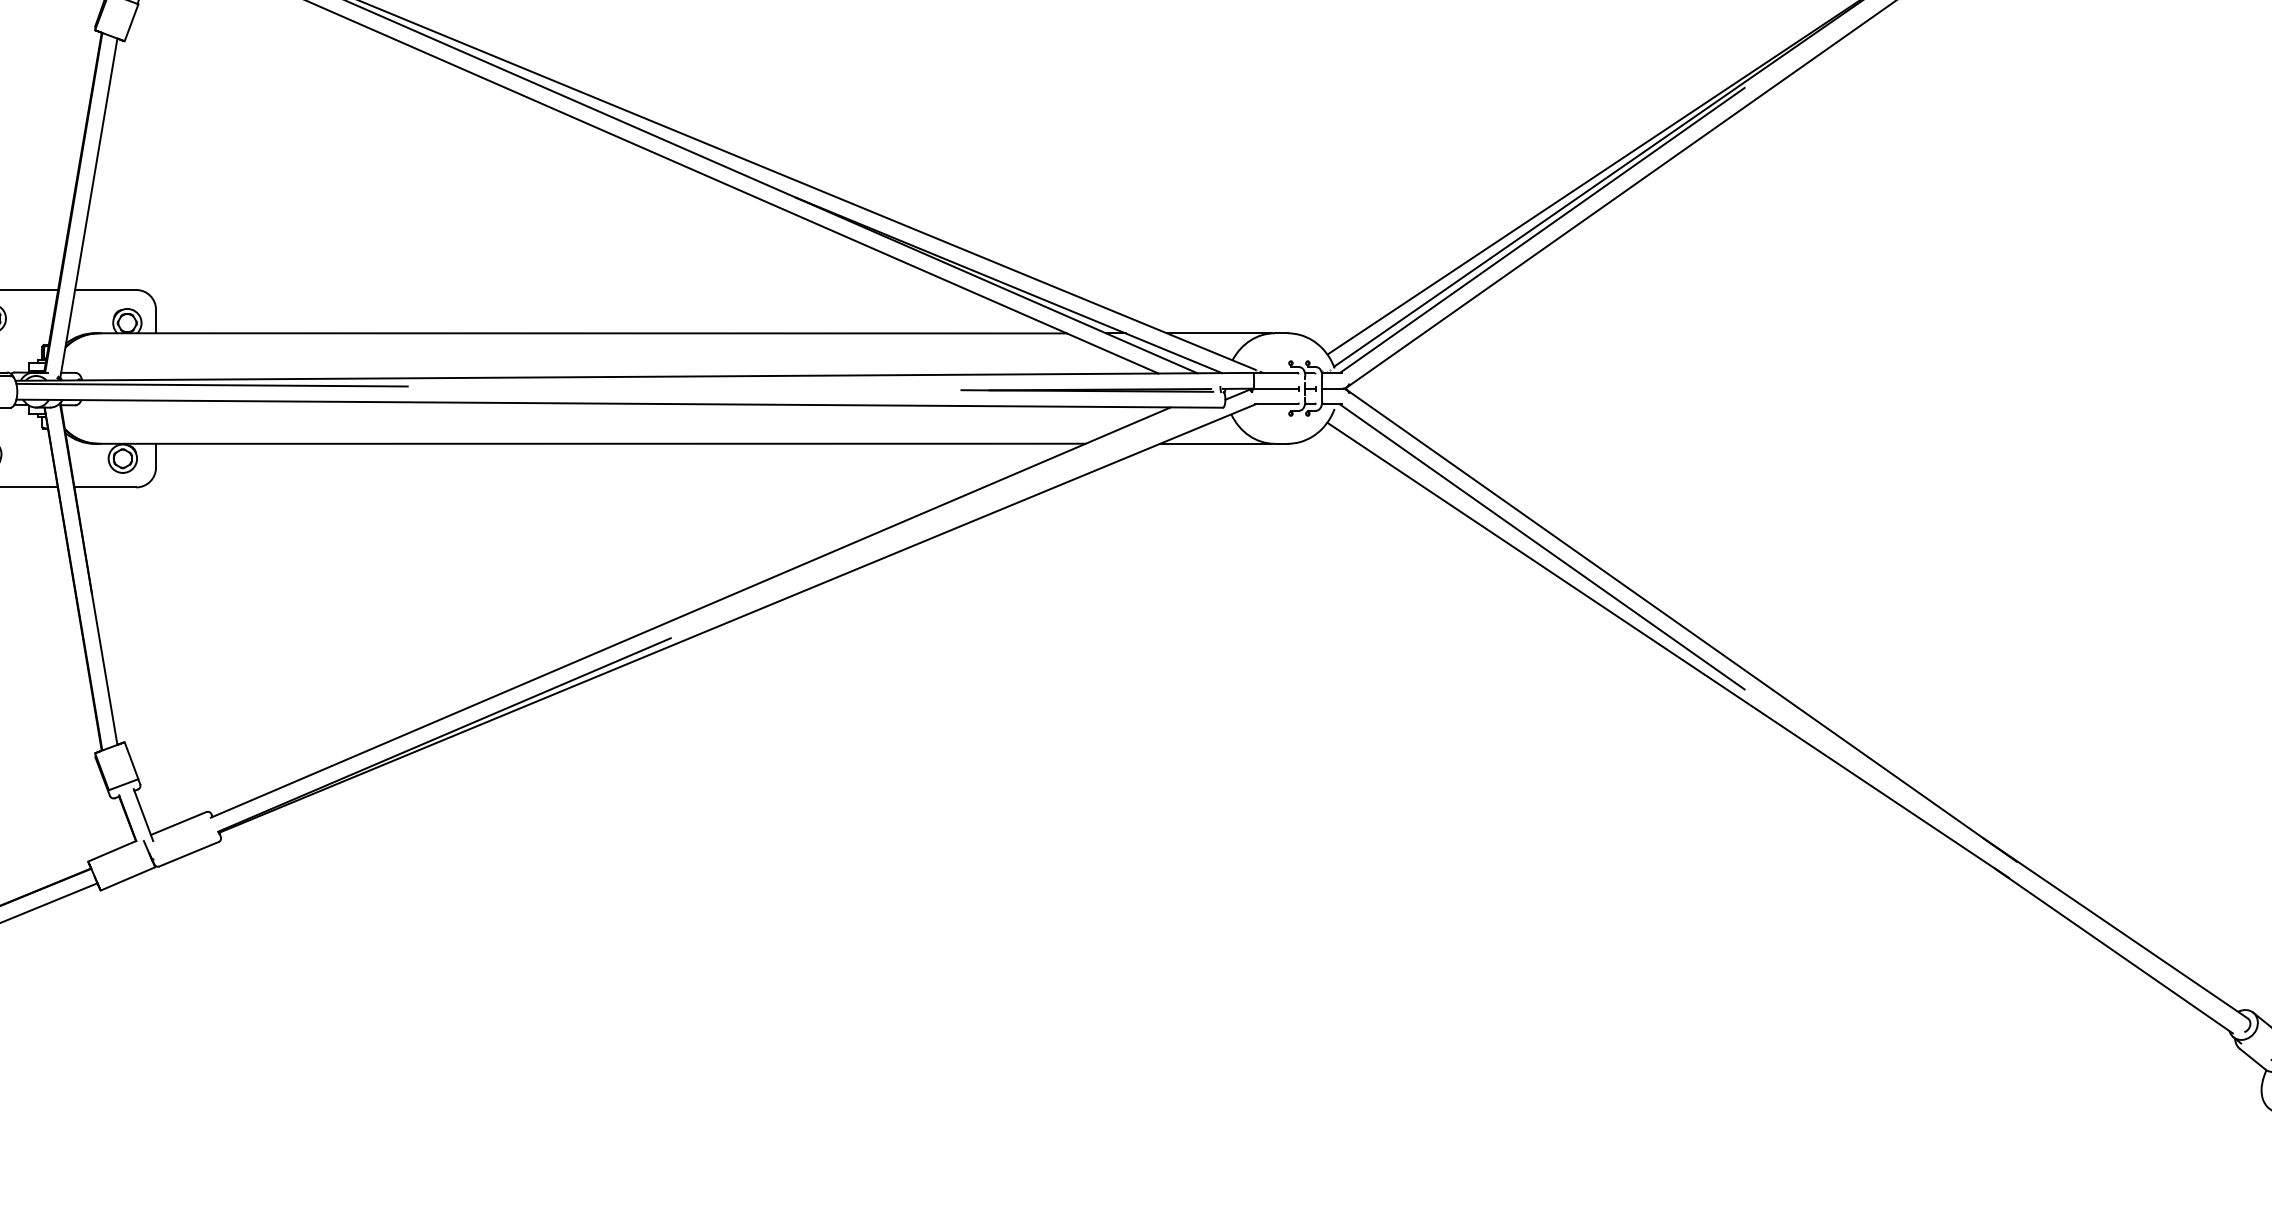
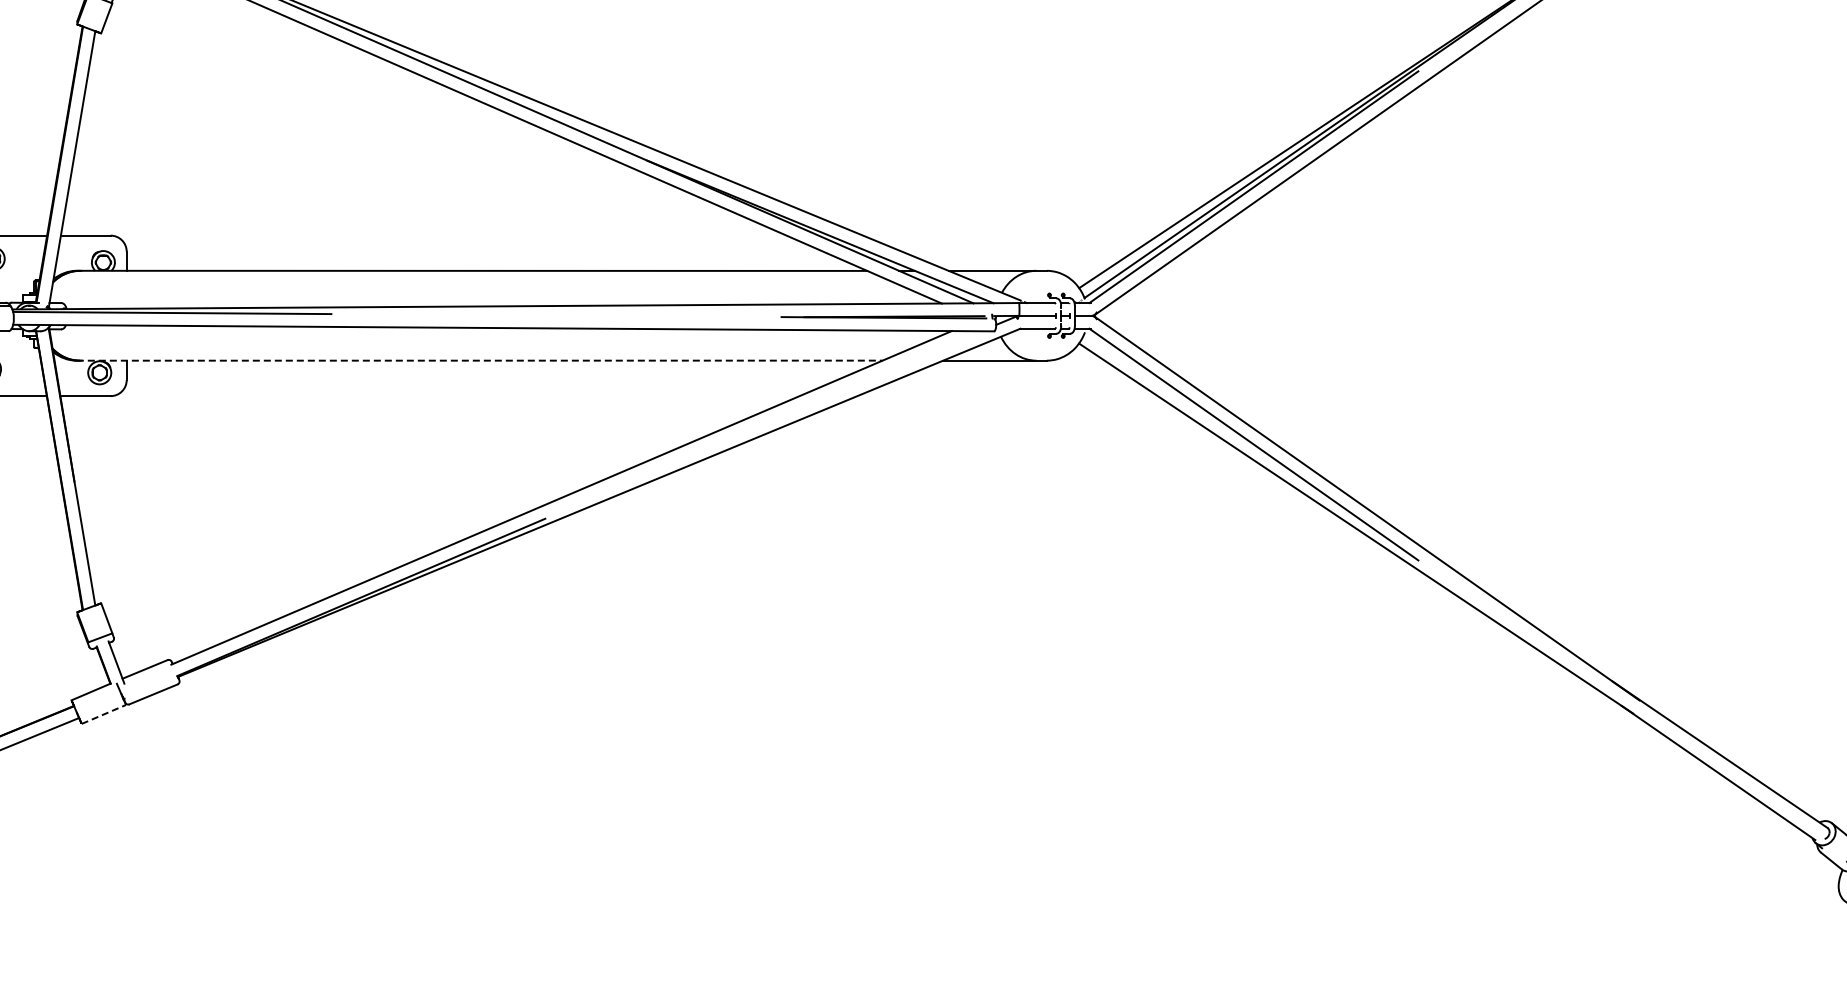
line: (589, 443) -> (479, 360), solid -> dashed
line: (128, 878) -> (104, 714), solid -> dashed

